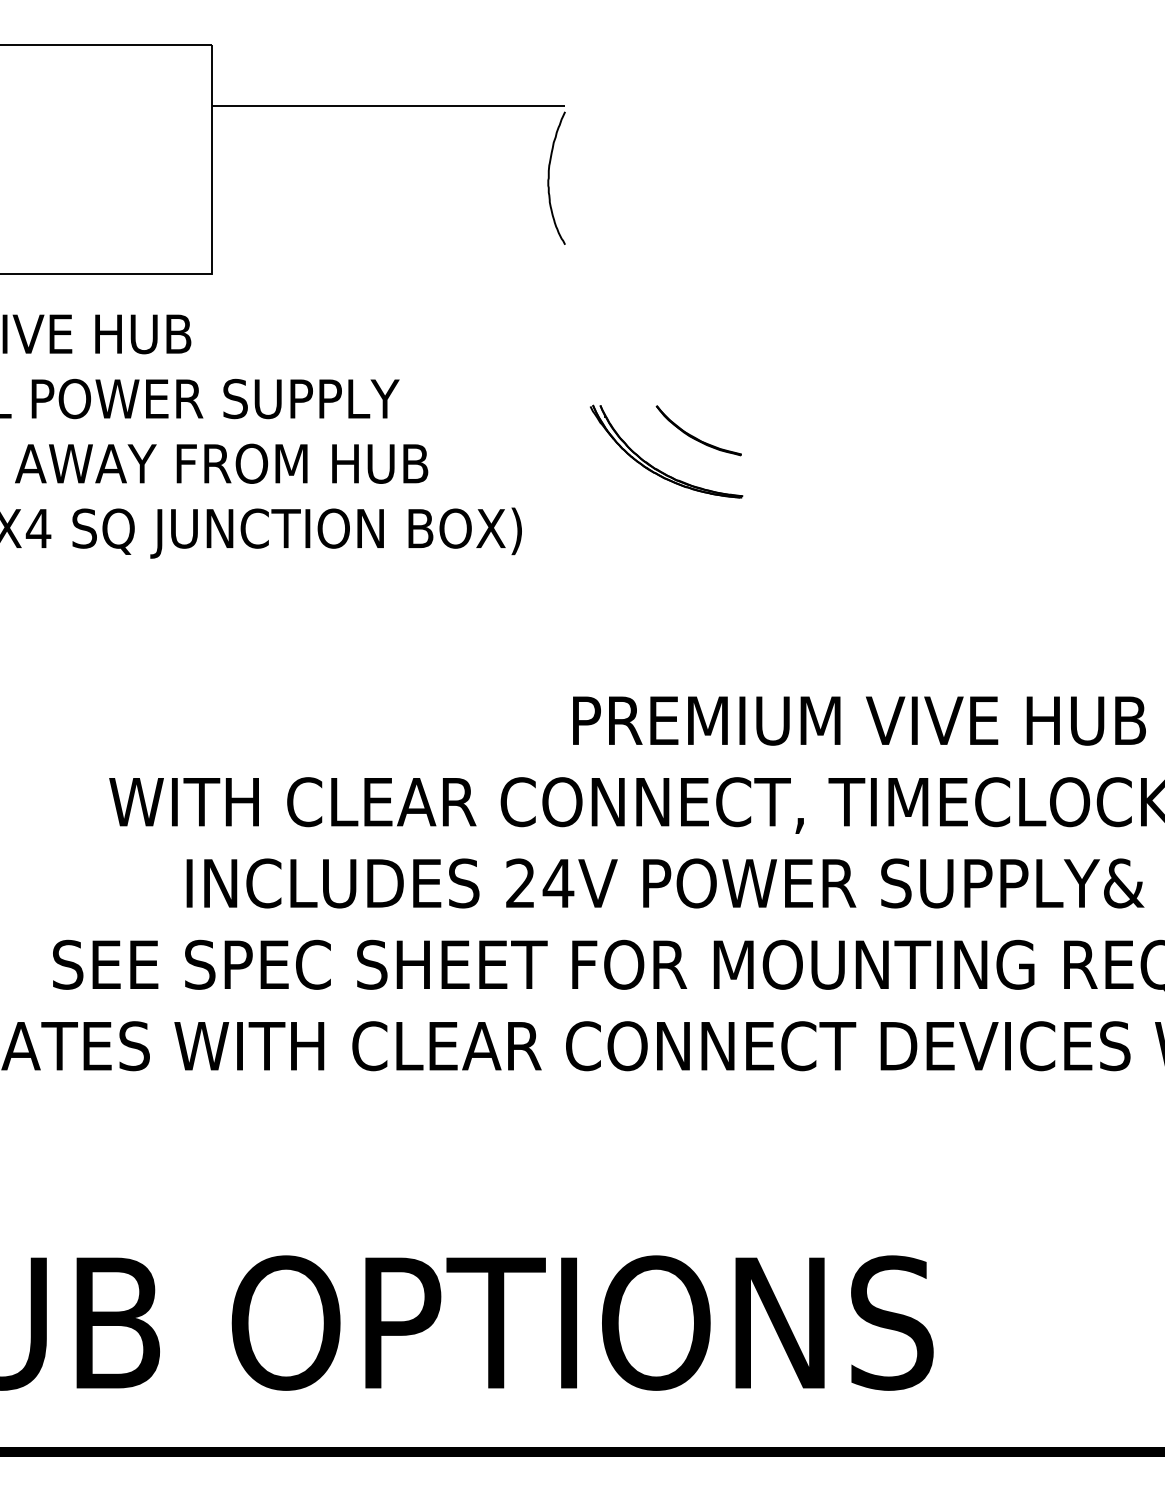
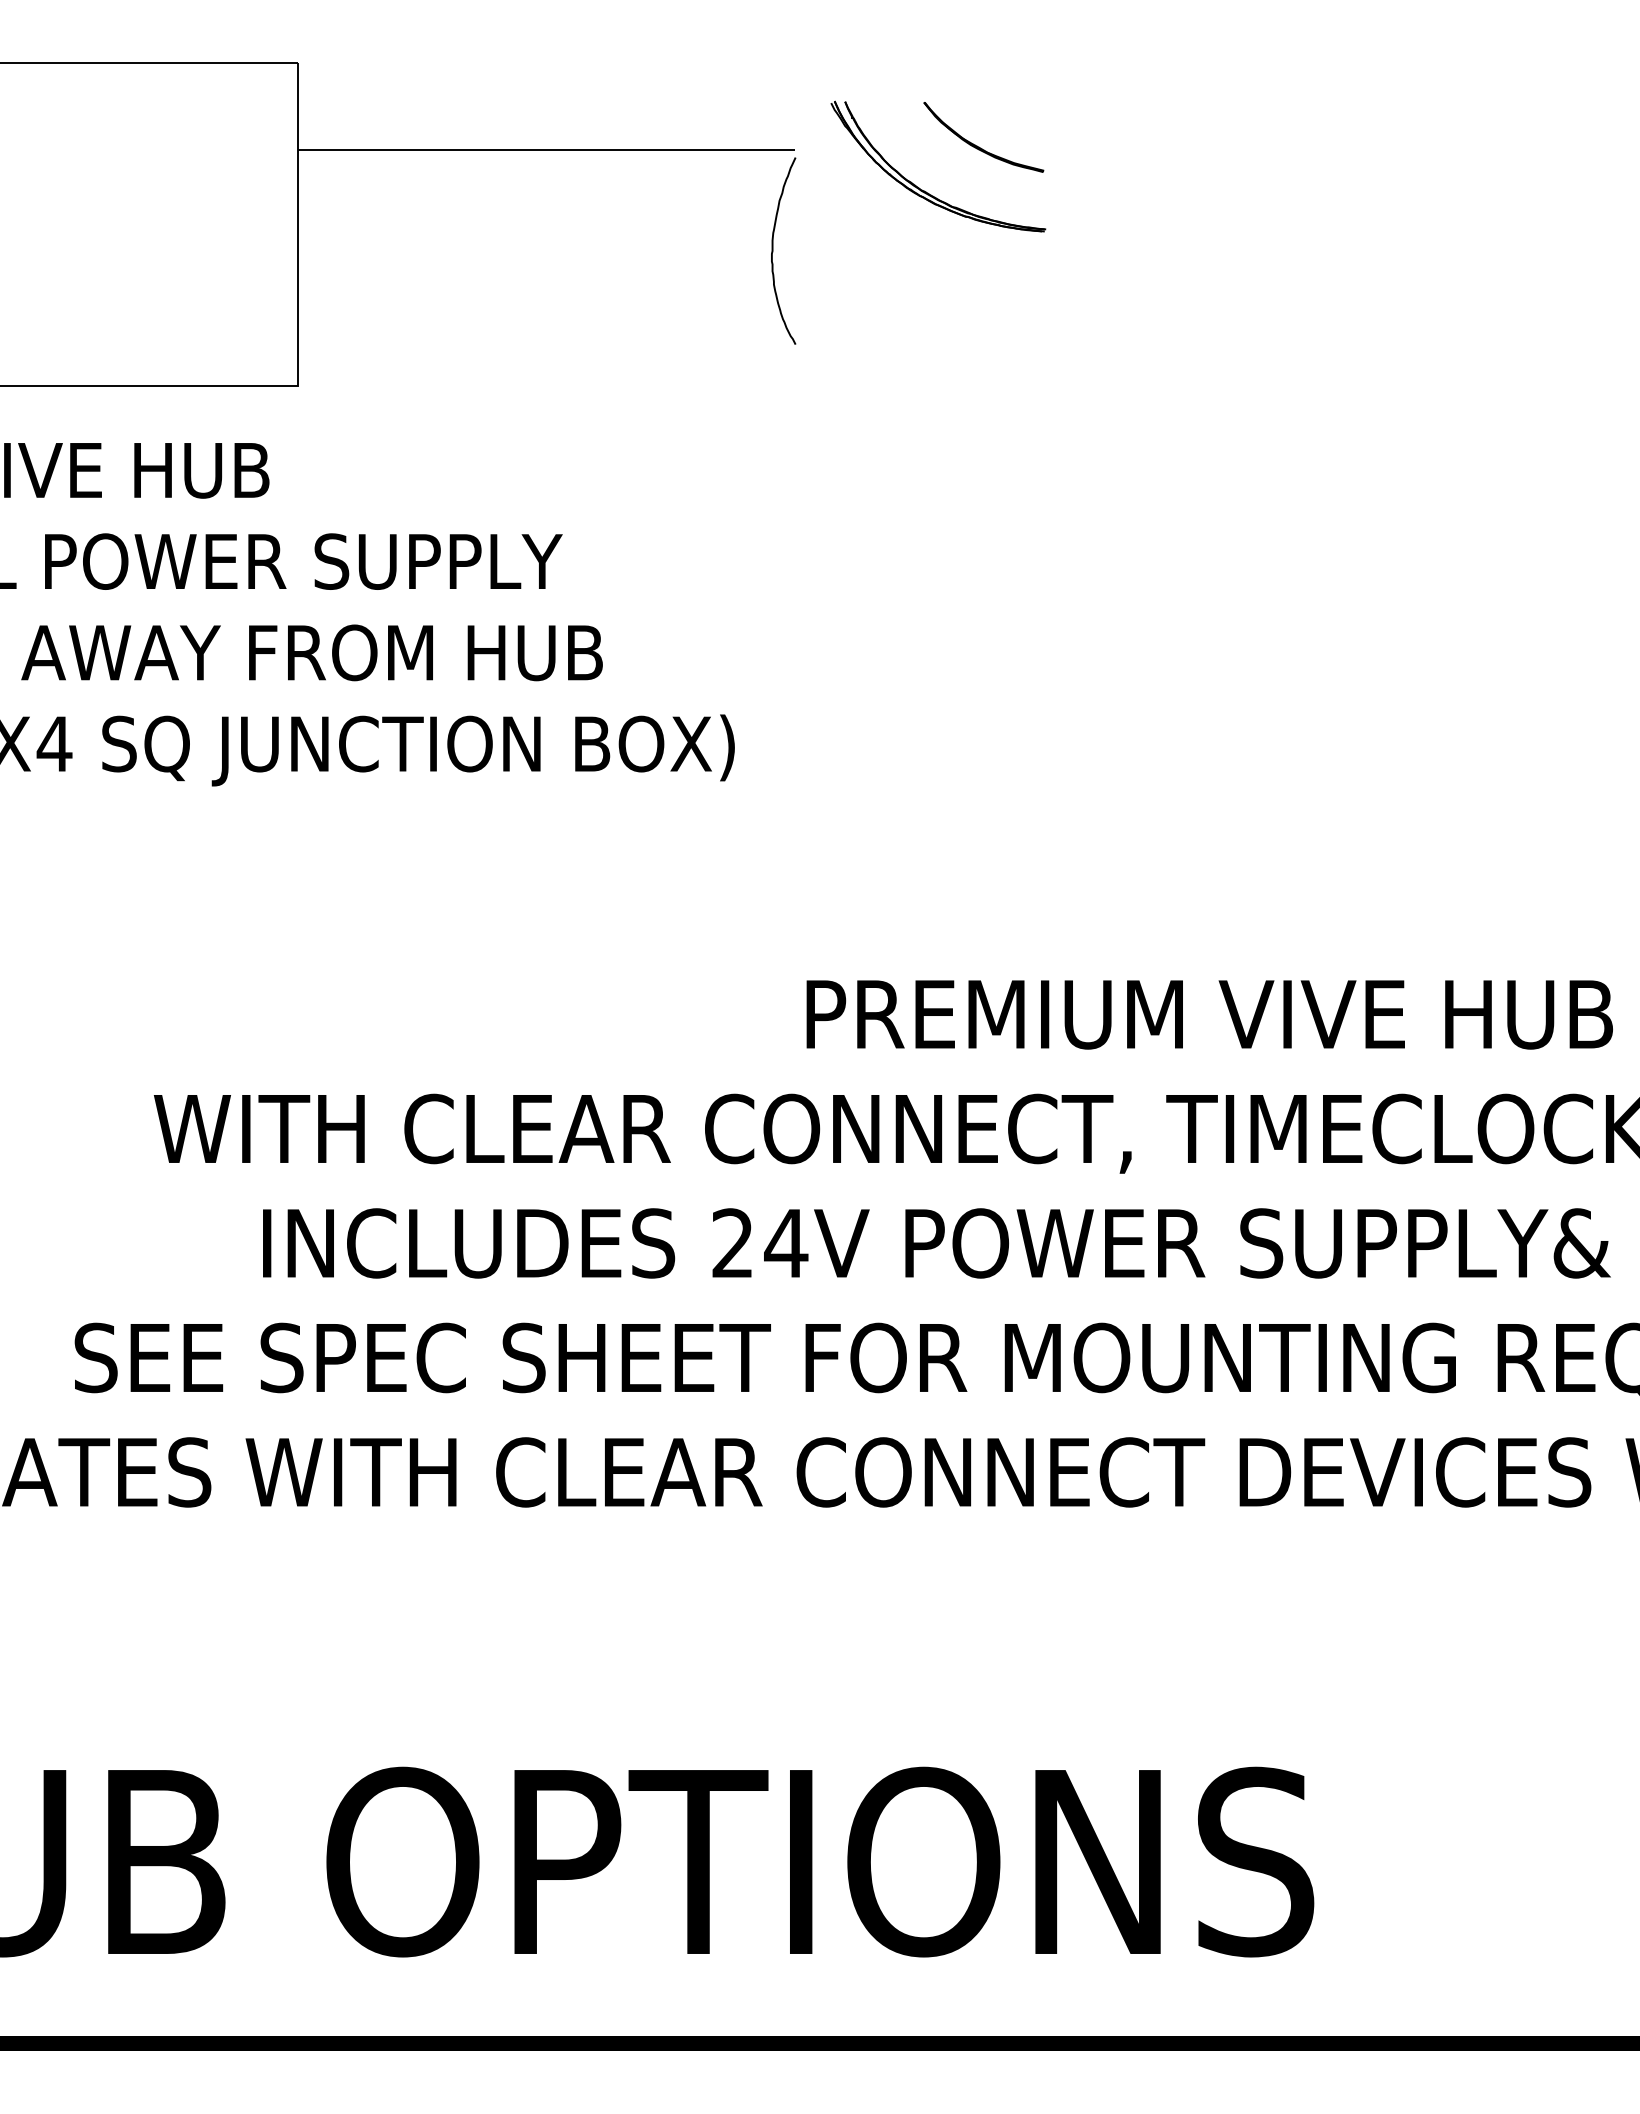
part: (658, 469) -> (926, 191), moved

